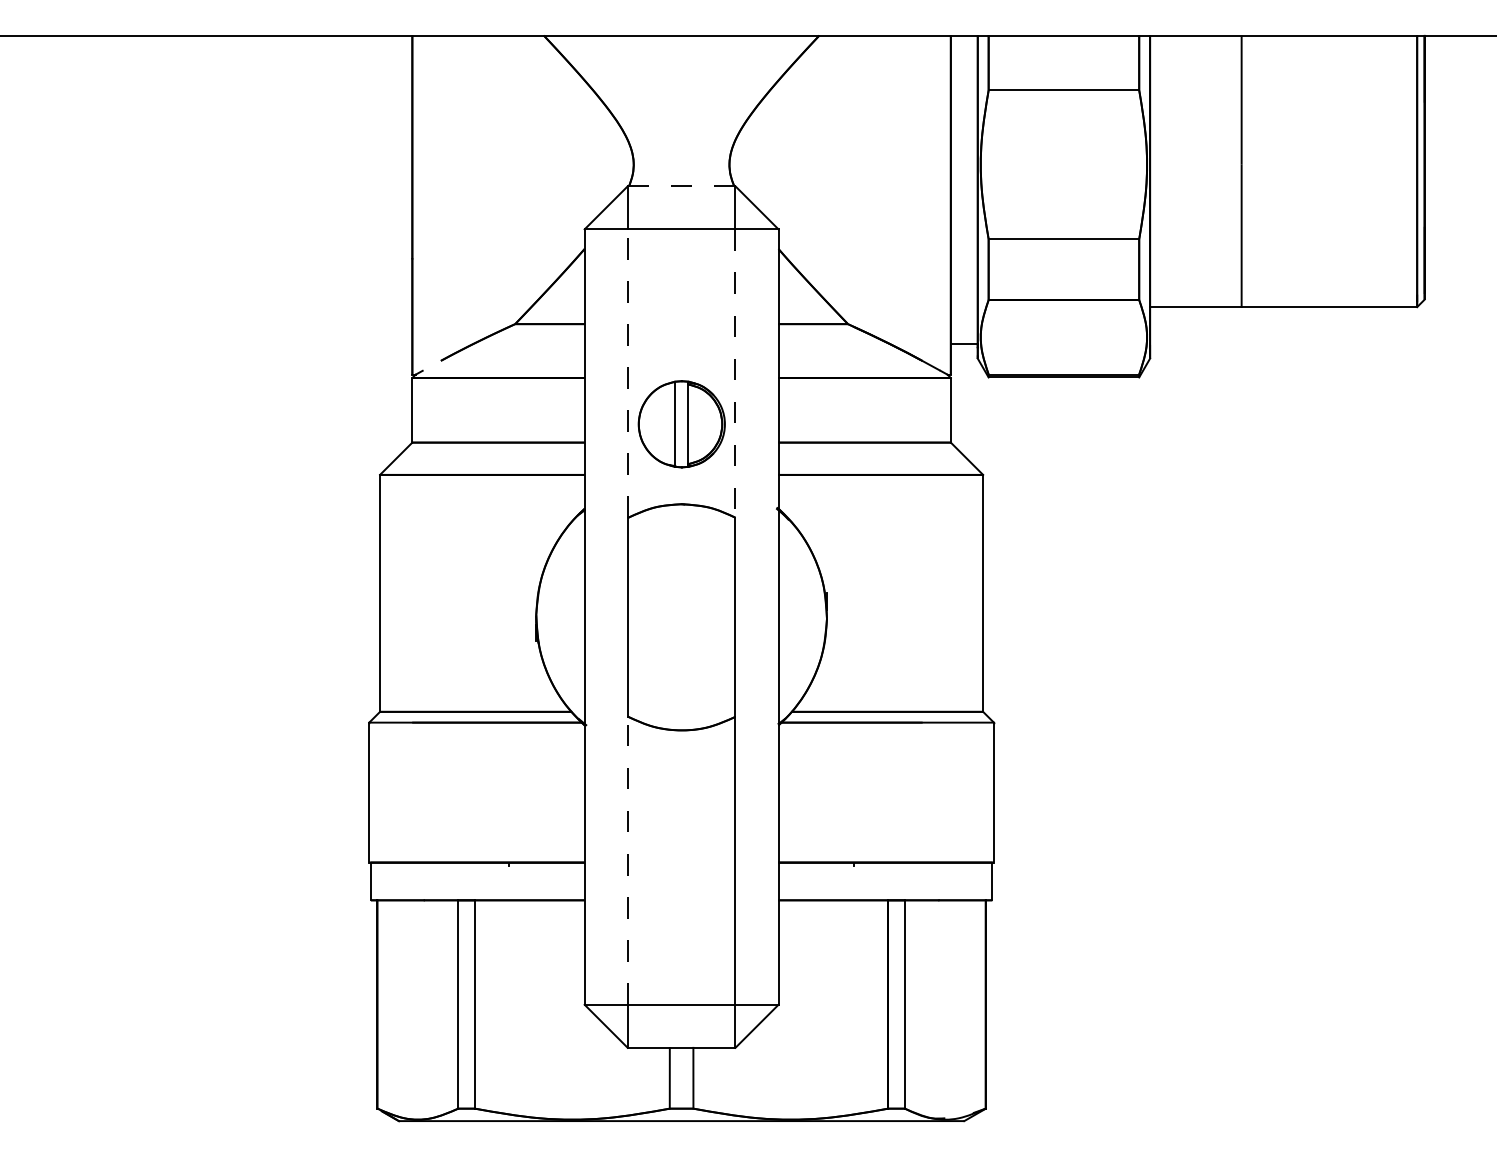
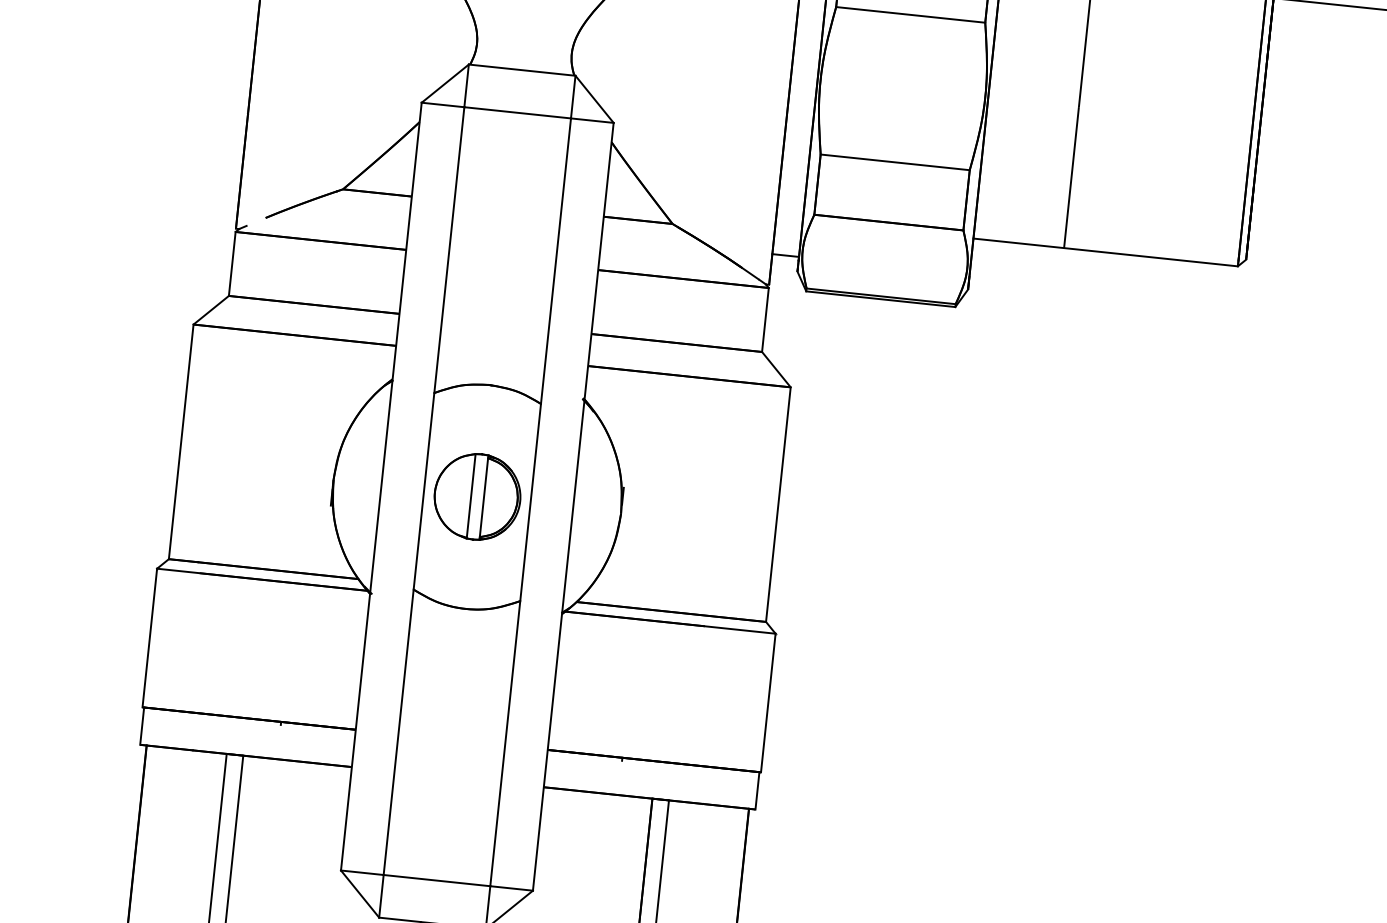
line: (681, 186) -> (522, 70), dashed -> solid
line: (627, 373) -> (449, 249), dashed -> solid
line: (735, 374) -> (555, 262), dashed -> solid
part: (681, 424) -> (477, 497), moved
line: (627, 860) -> (398, 732), dashed -> solid

